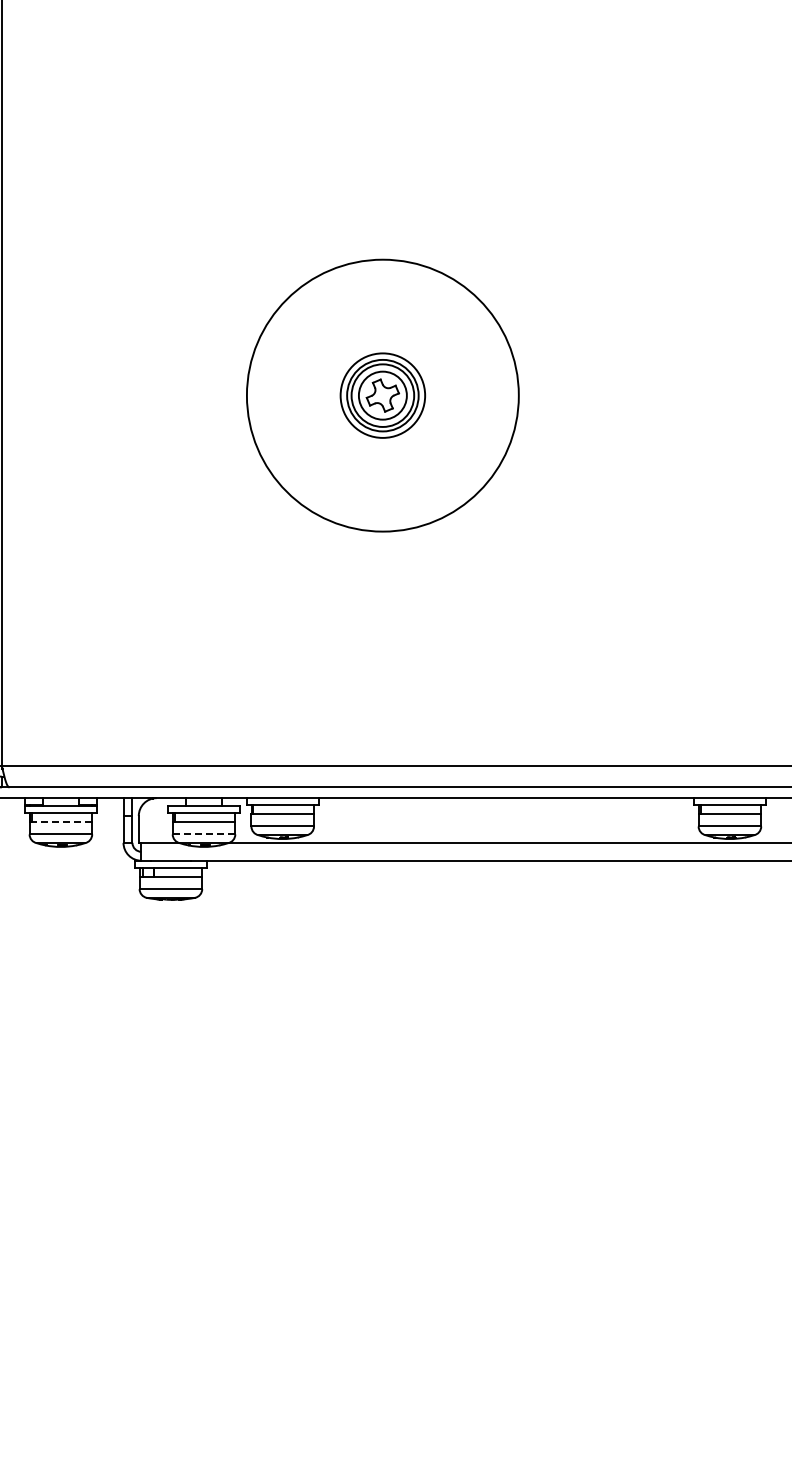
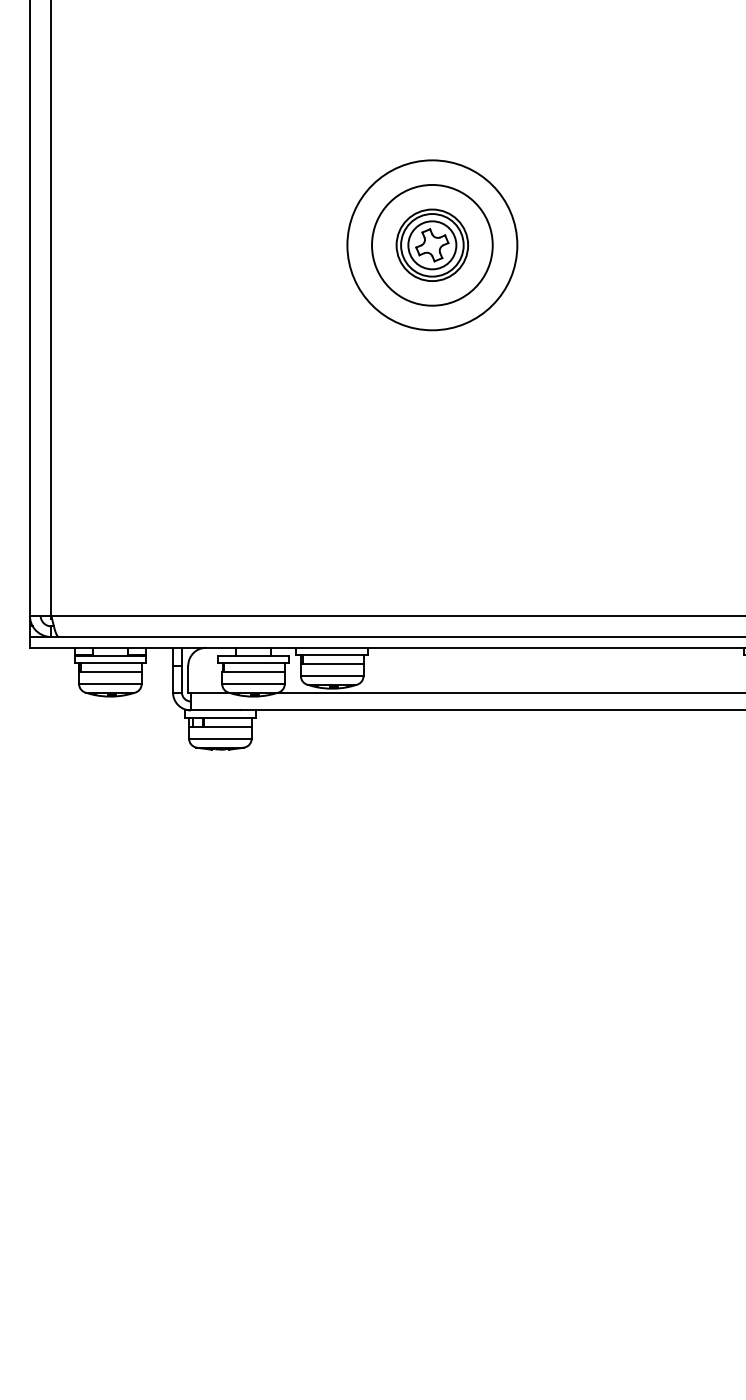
circle: (382, 395) -> (431, 245), size x0.62
circle: (382, 395) -> (431, 245), size x1.43
line: (61, 822) -> (110, 672), dashed -> solid
line: (203, 834) -> (252, 684), dashed -> solid

